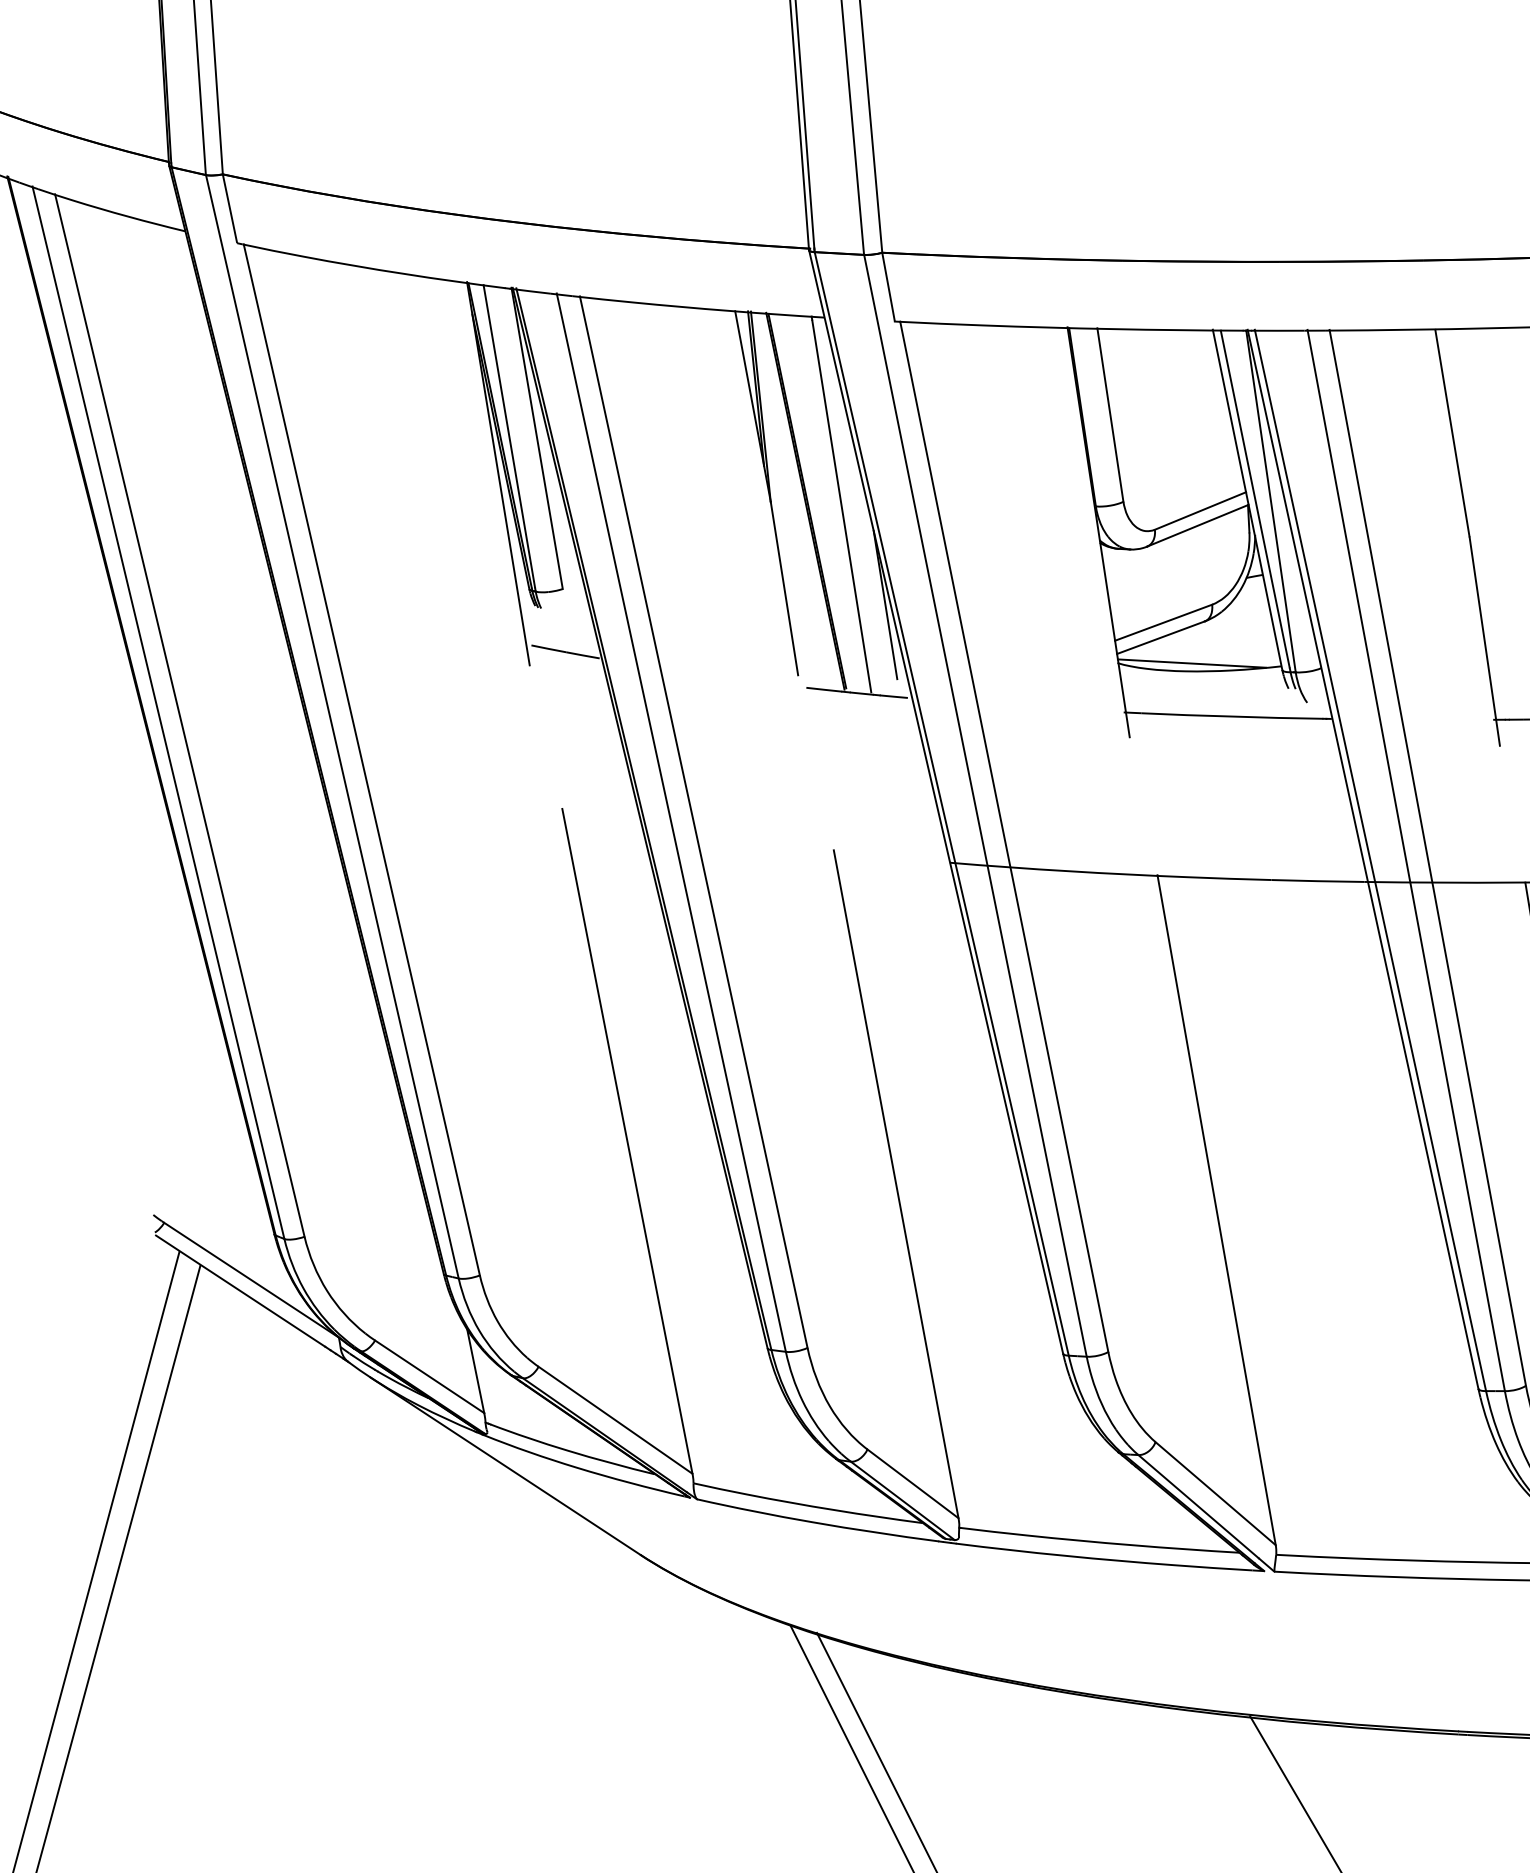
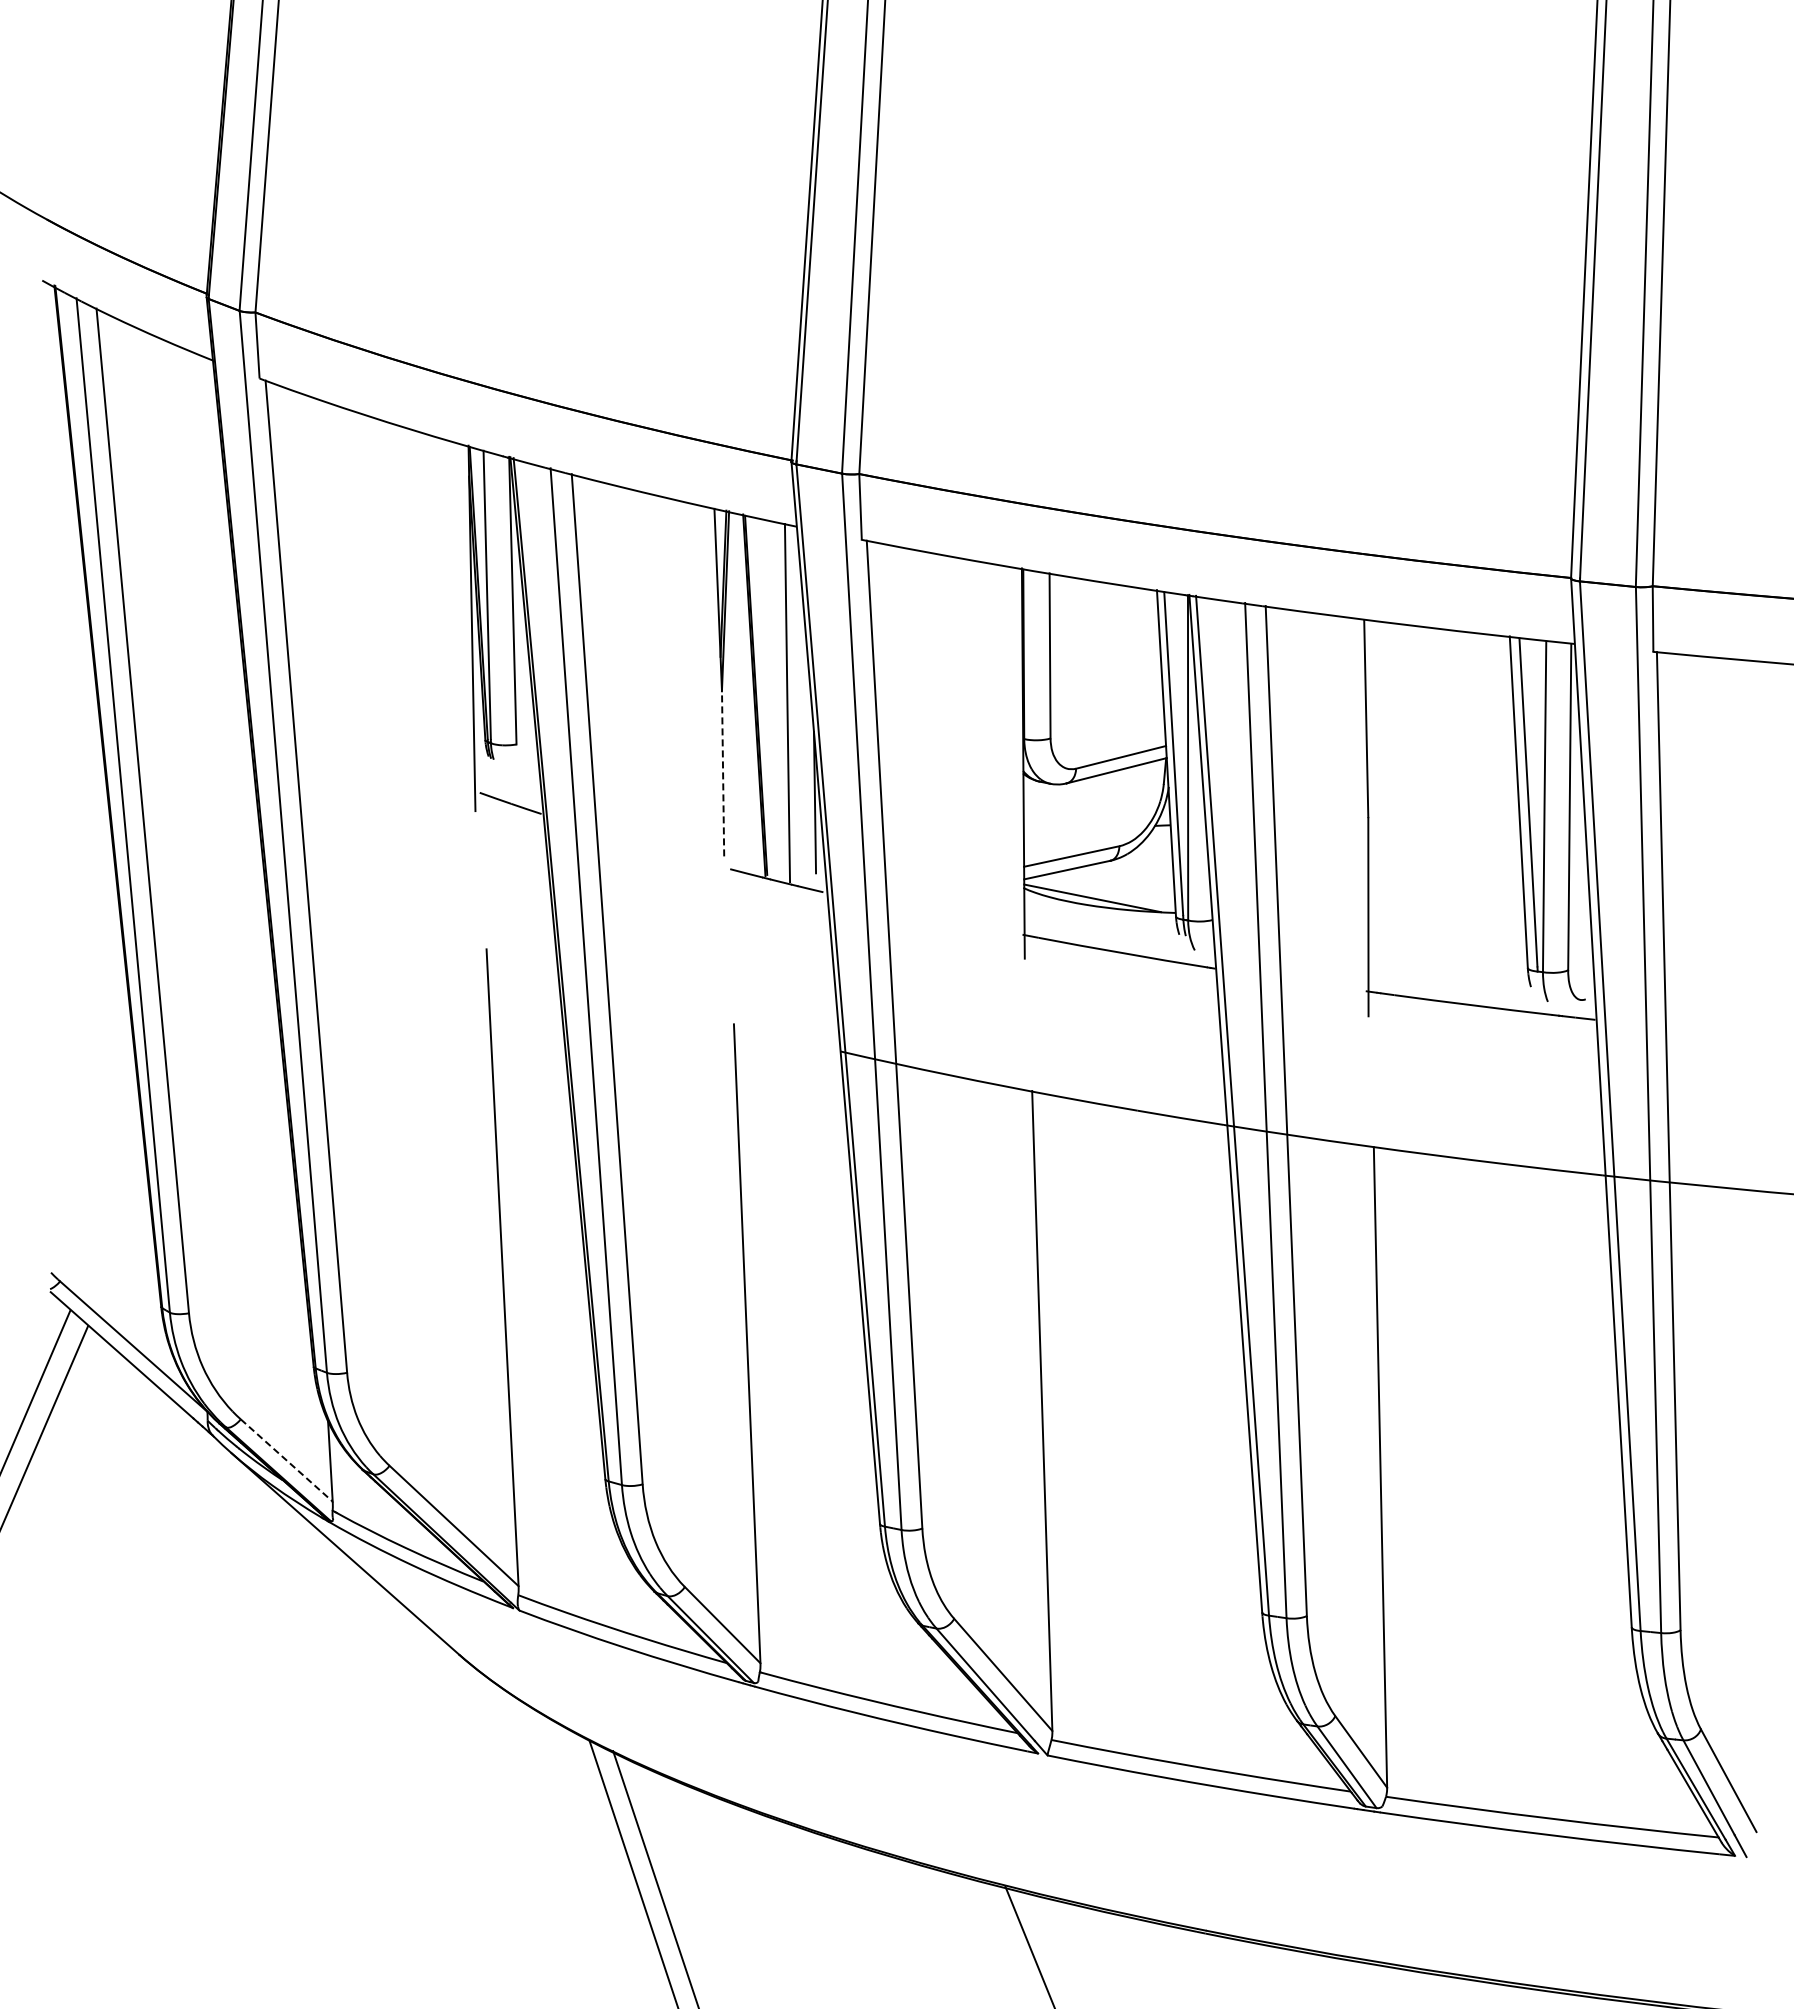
line: (784, 588) -> (723, 773), solid -> dashed
line: (429, 1376) -> (286, 1460), solid -> dashed

